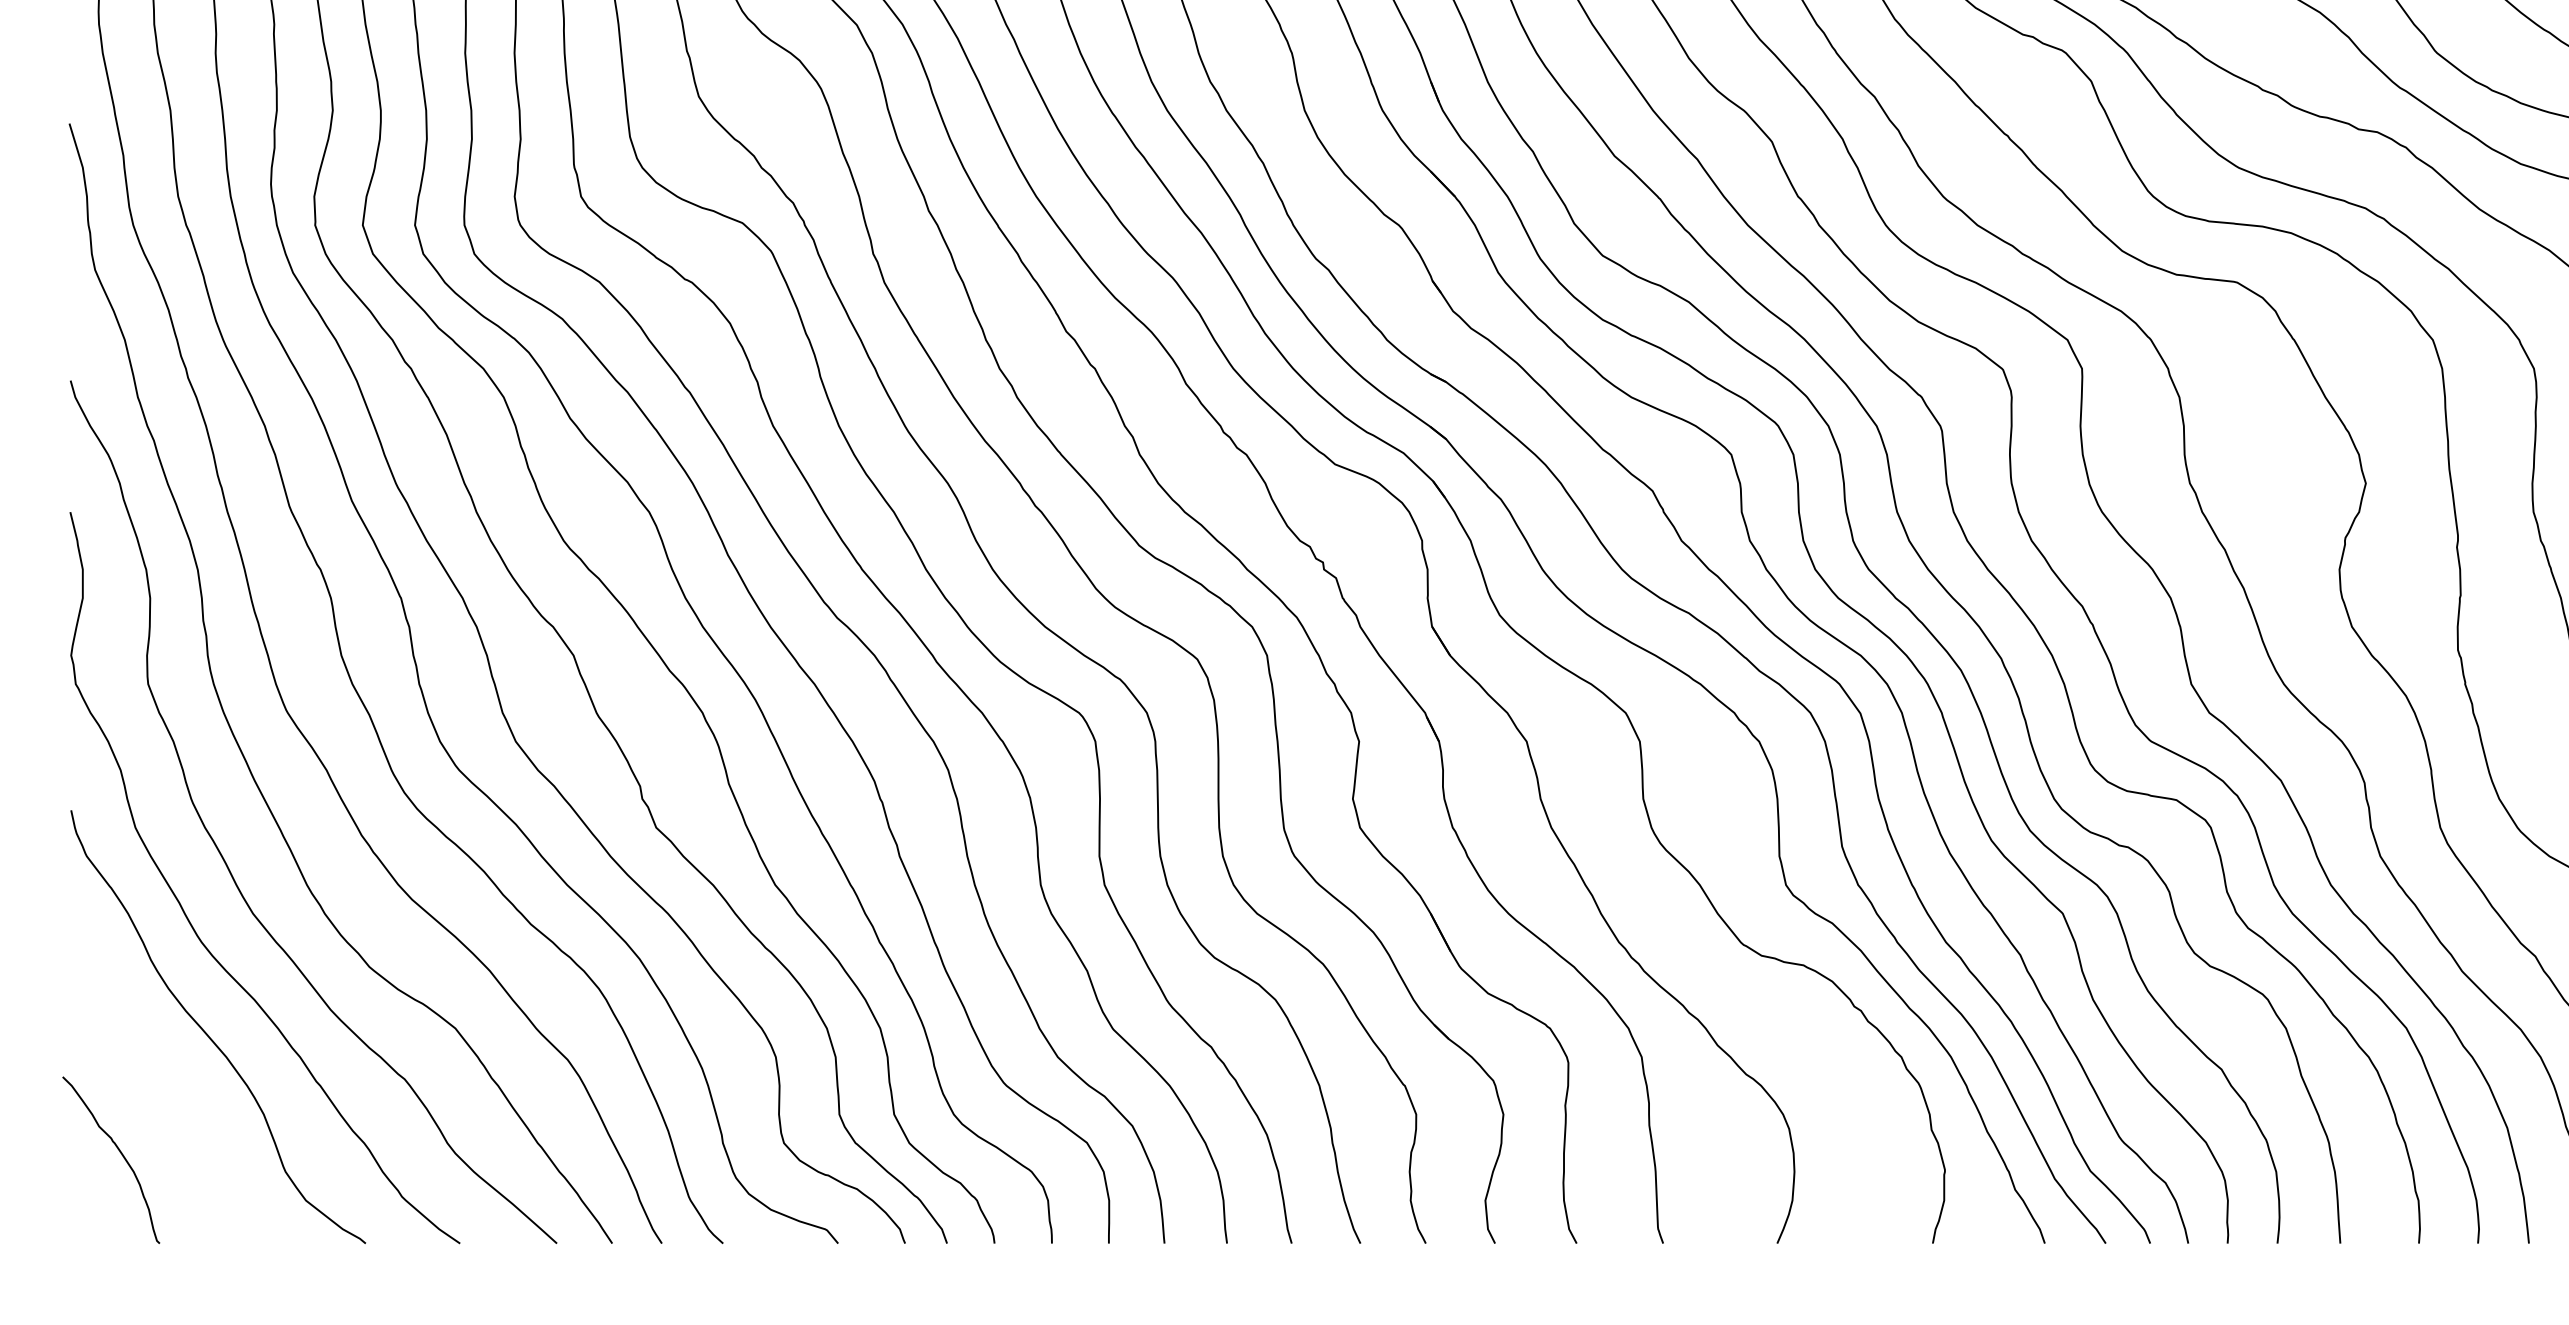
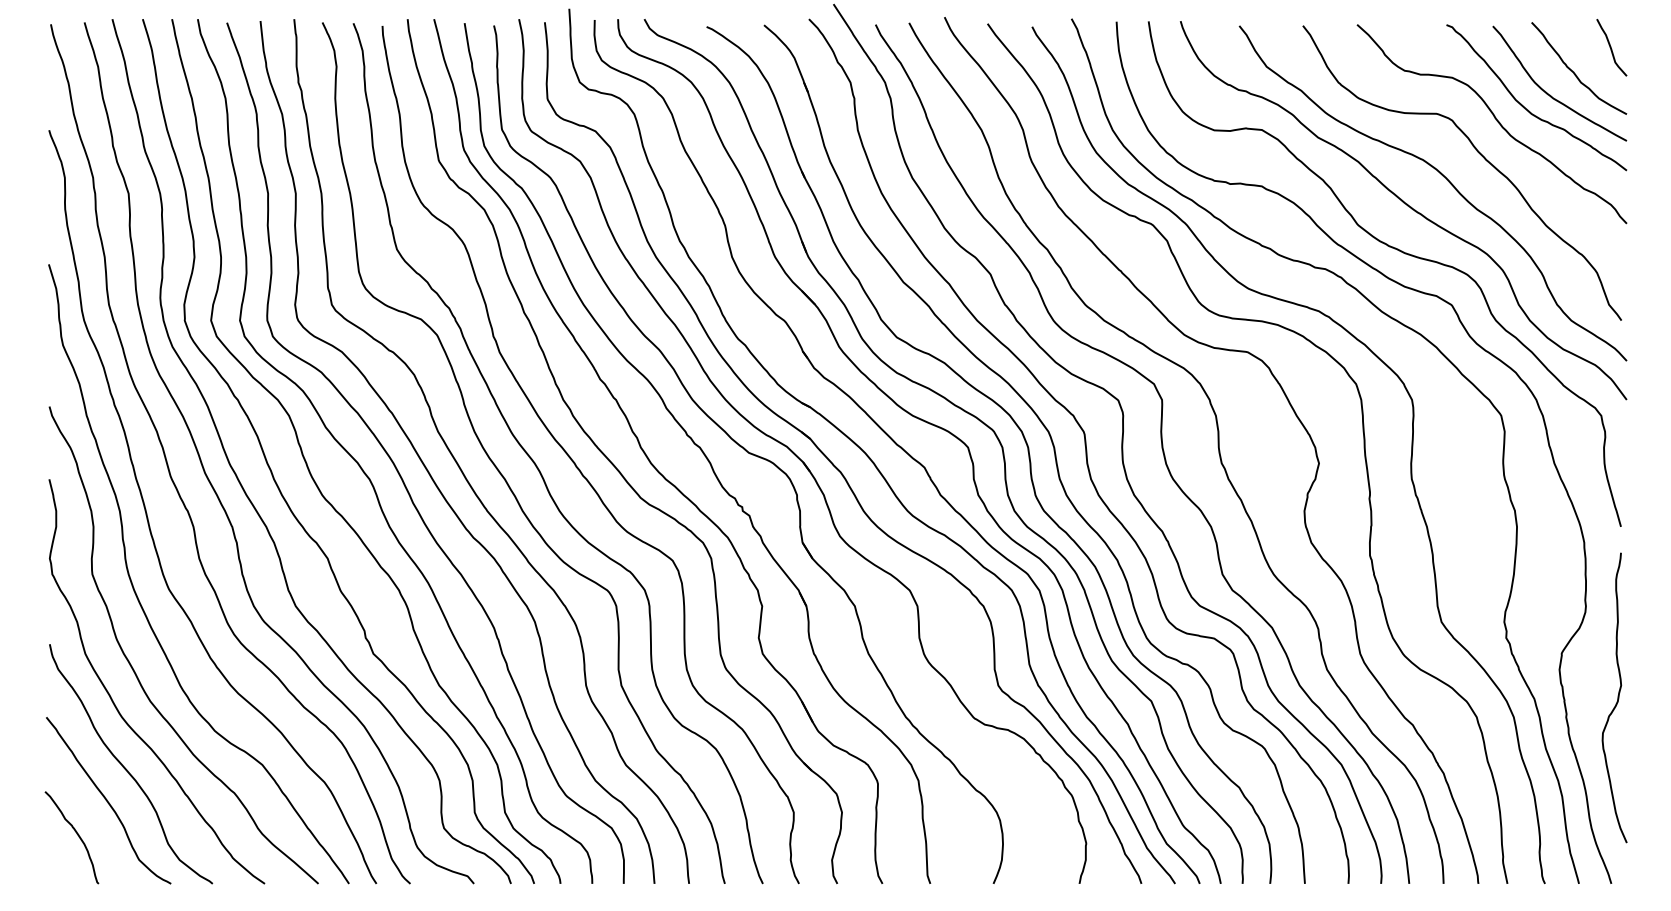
curve: (175, 1092) -> (107, 800), added

